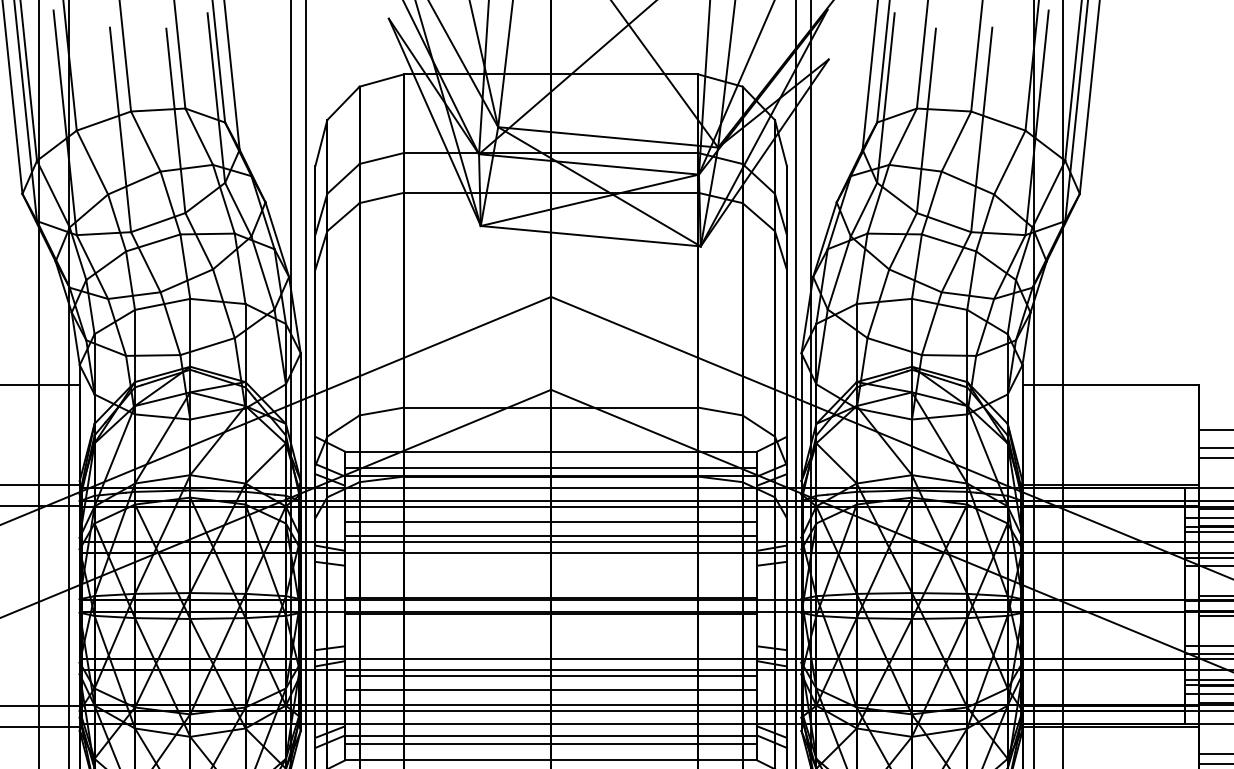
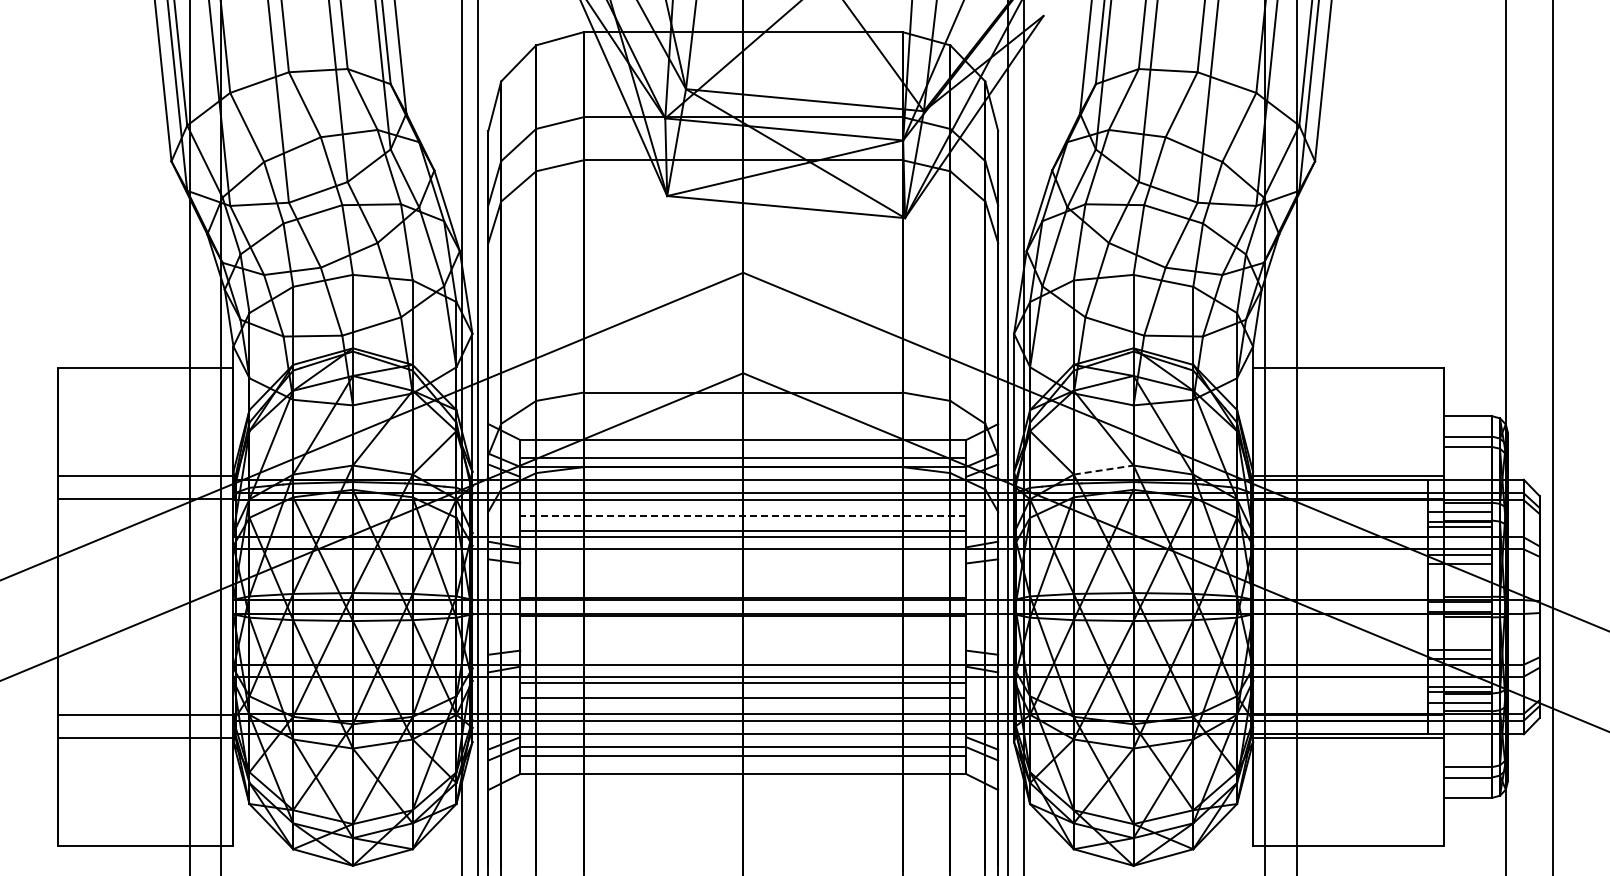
line: (885, 479) -> (1104, 470), solid -> dashed
line: (550, 521) -> (742, 515), solid -> dashed

